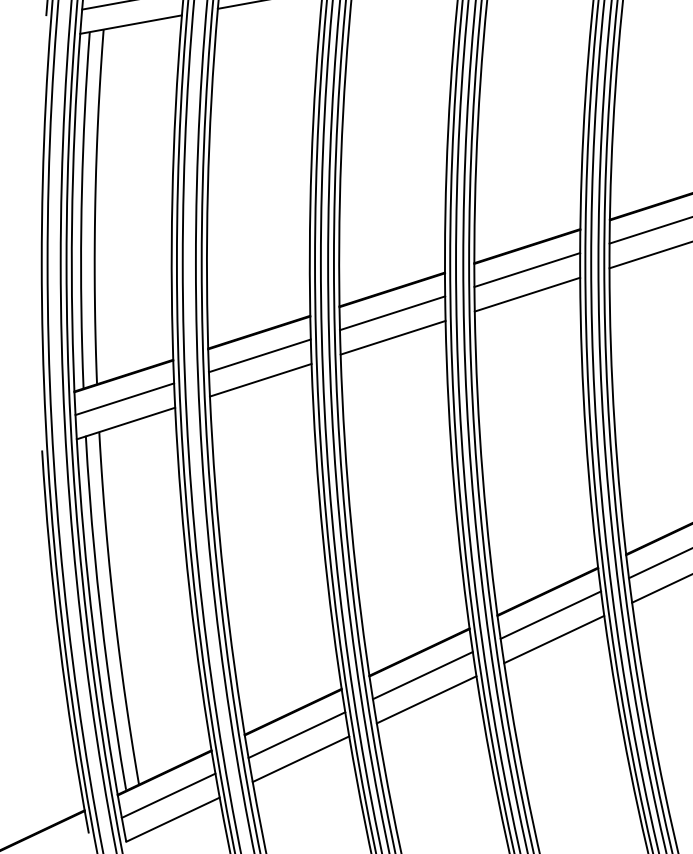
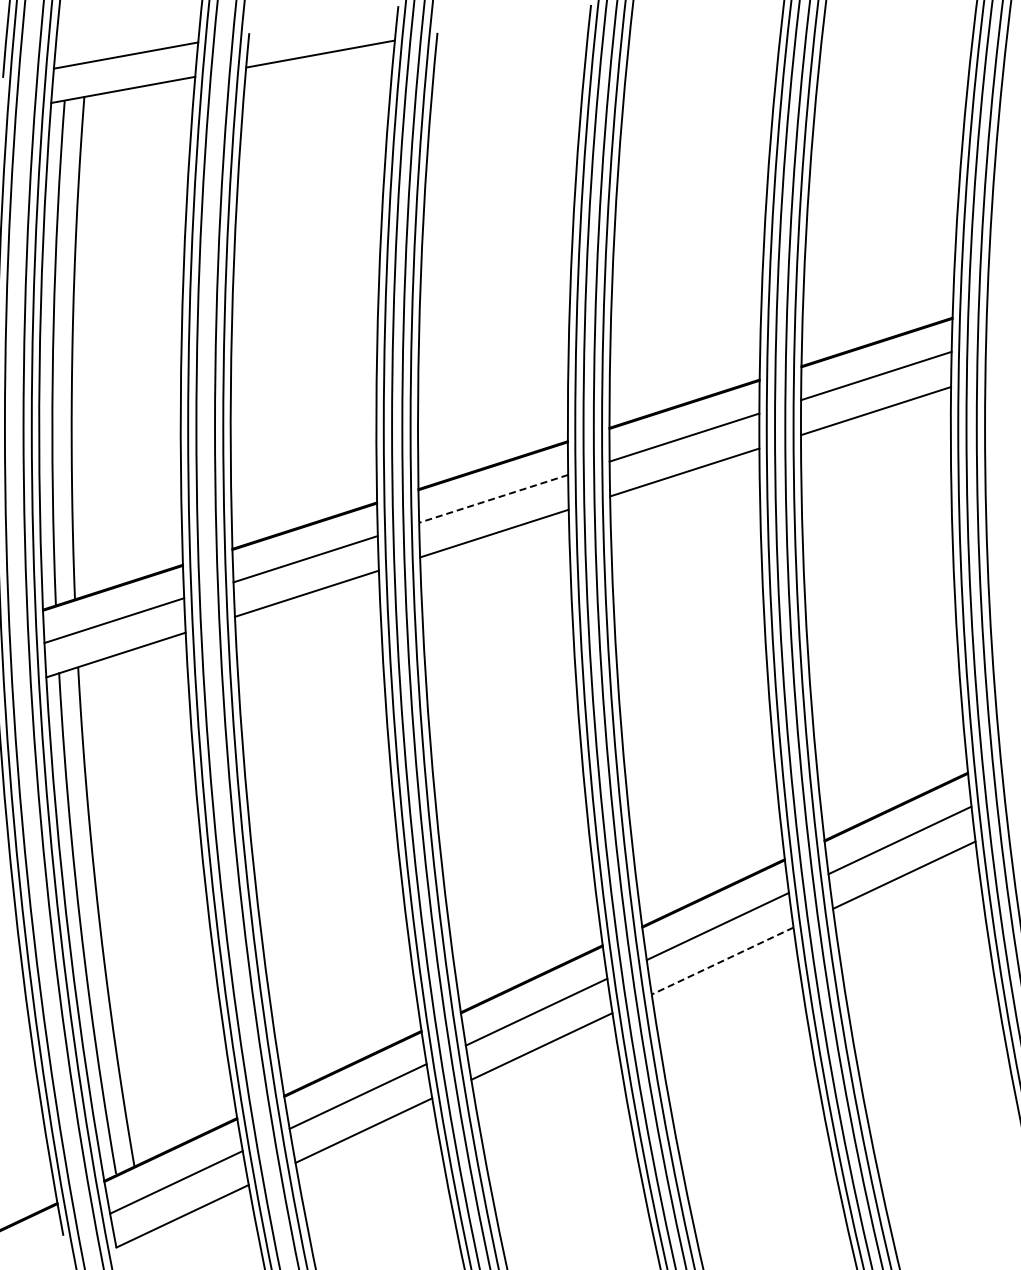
line: (392, 313) -> (493, 499), solid -> dashed
line: (554, 639) -> (722, 961), solid -> dashed

